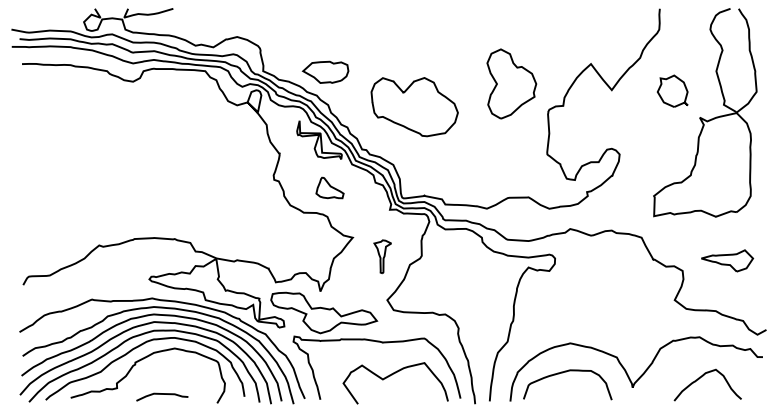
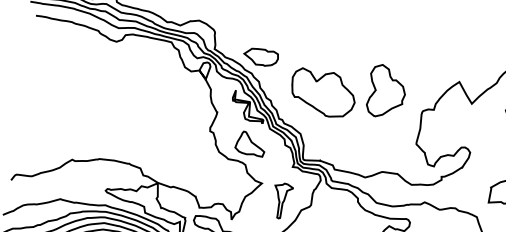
part: (511, 83) -> (386, 91), moved
part: (329, 187) -> (250, 143), size x1.43
part: (382, 256) -> (281, 200), size x1.43

